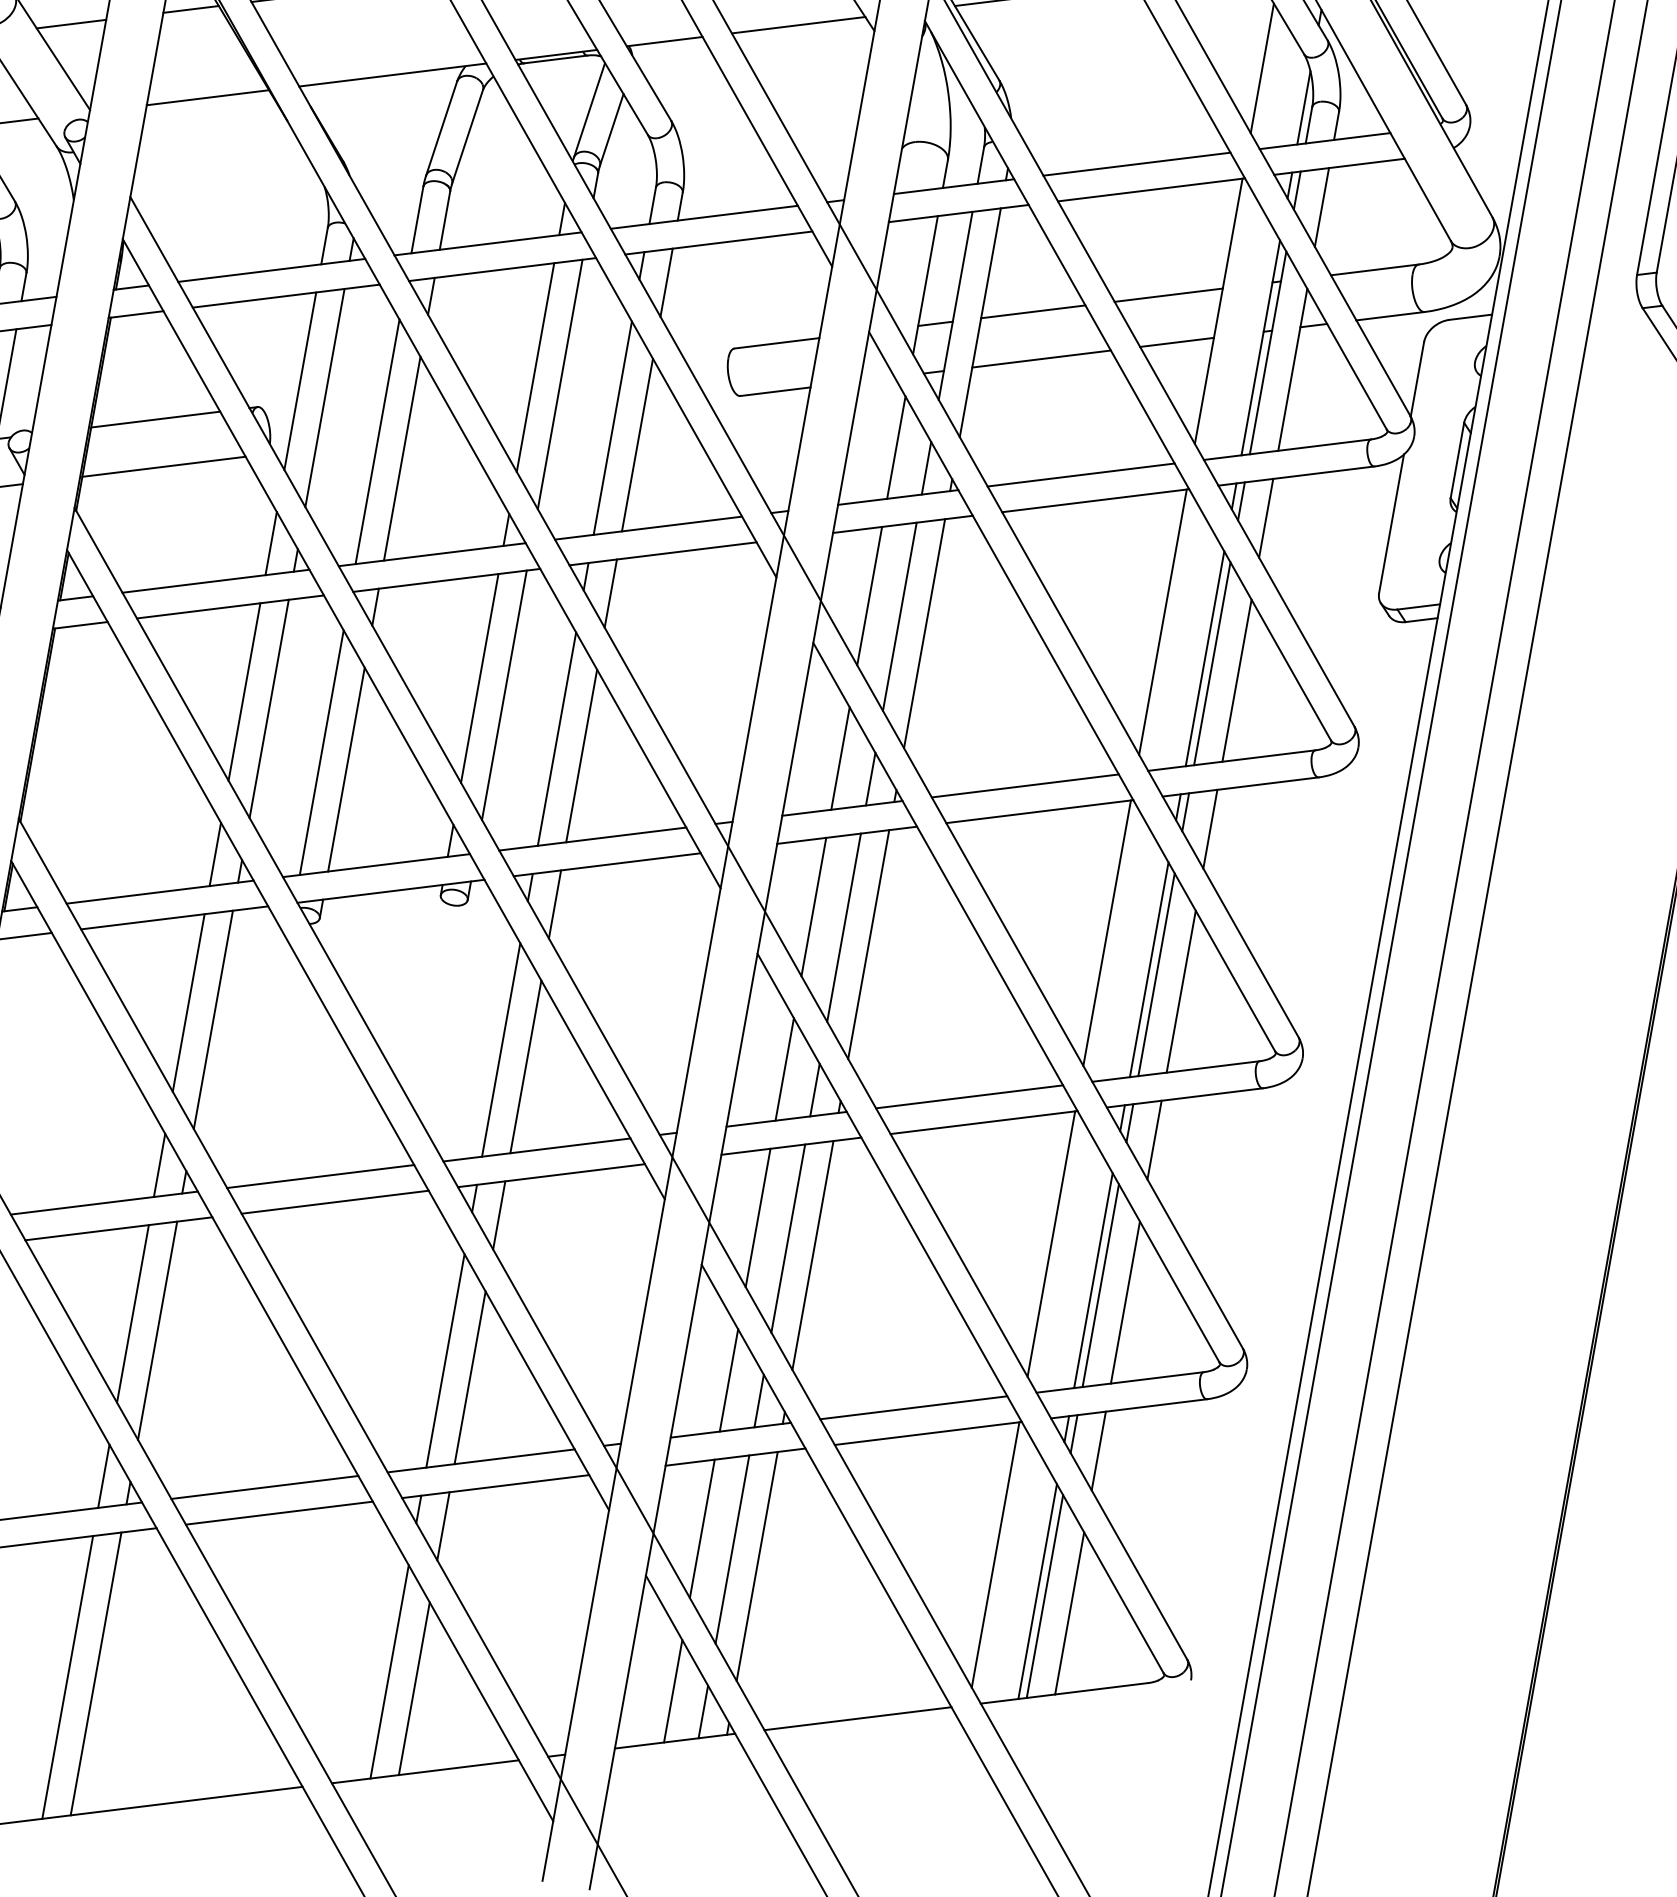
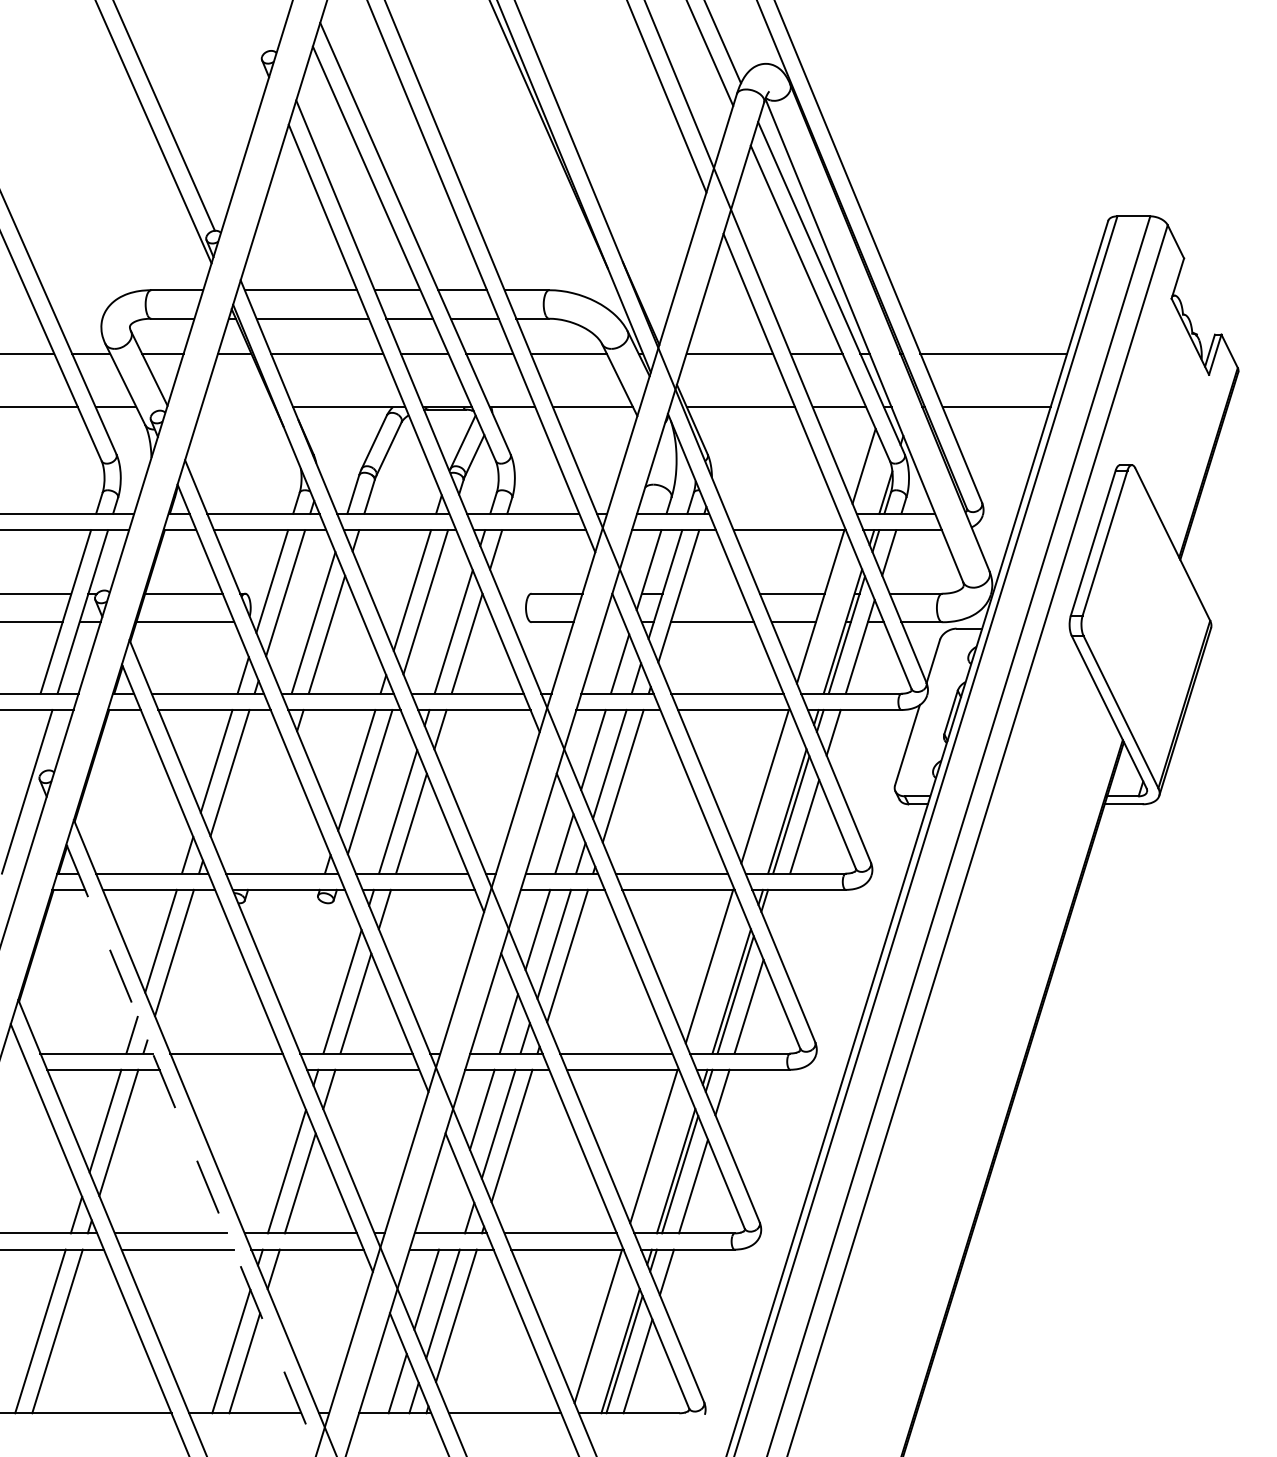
line: (206, 98) -> (237, 407), removed
line: (1136, 163) -> (782, 513), removed
line: (1032, 311) -> (710, 593), removed
line: (320, 752) -> (257, 802), removed
line: (346, 769) -> (271, 814), removed
line: (1210, 828) -> (778, 912), removed
line: (335, 1201) -> (233, 1069), removed
line: (281, 1341) -> (191, 1148), solid -> dashed
line: (729, 1379) -> (453, 1203), removed

